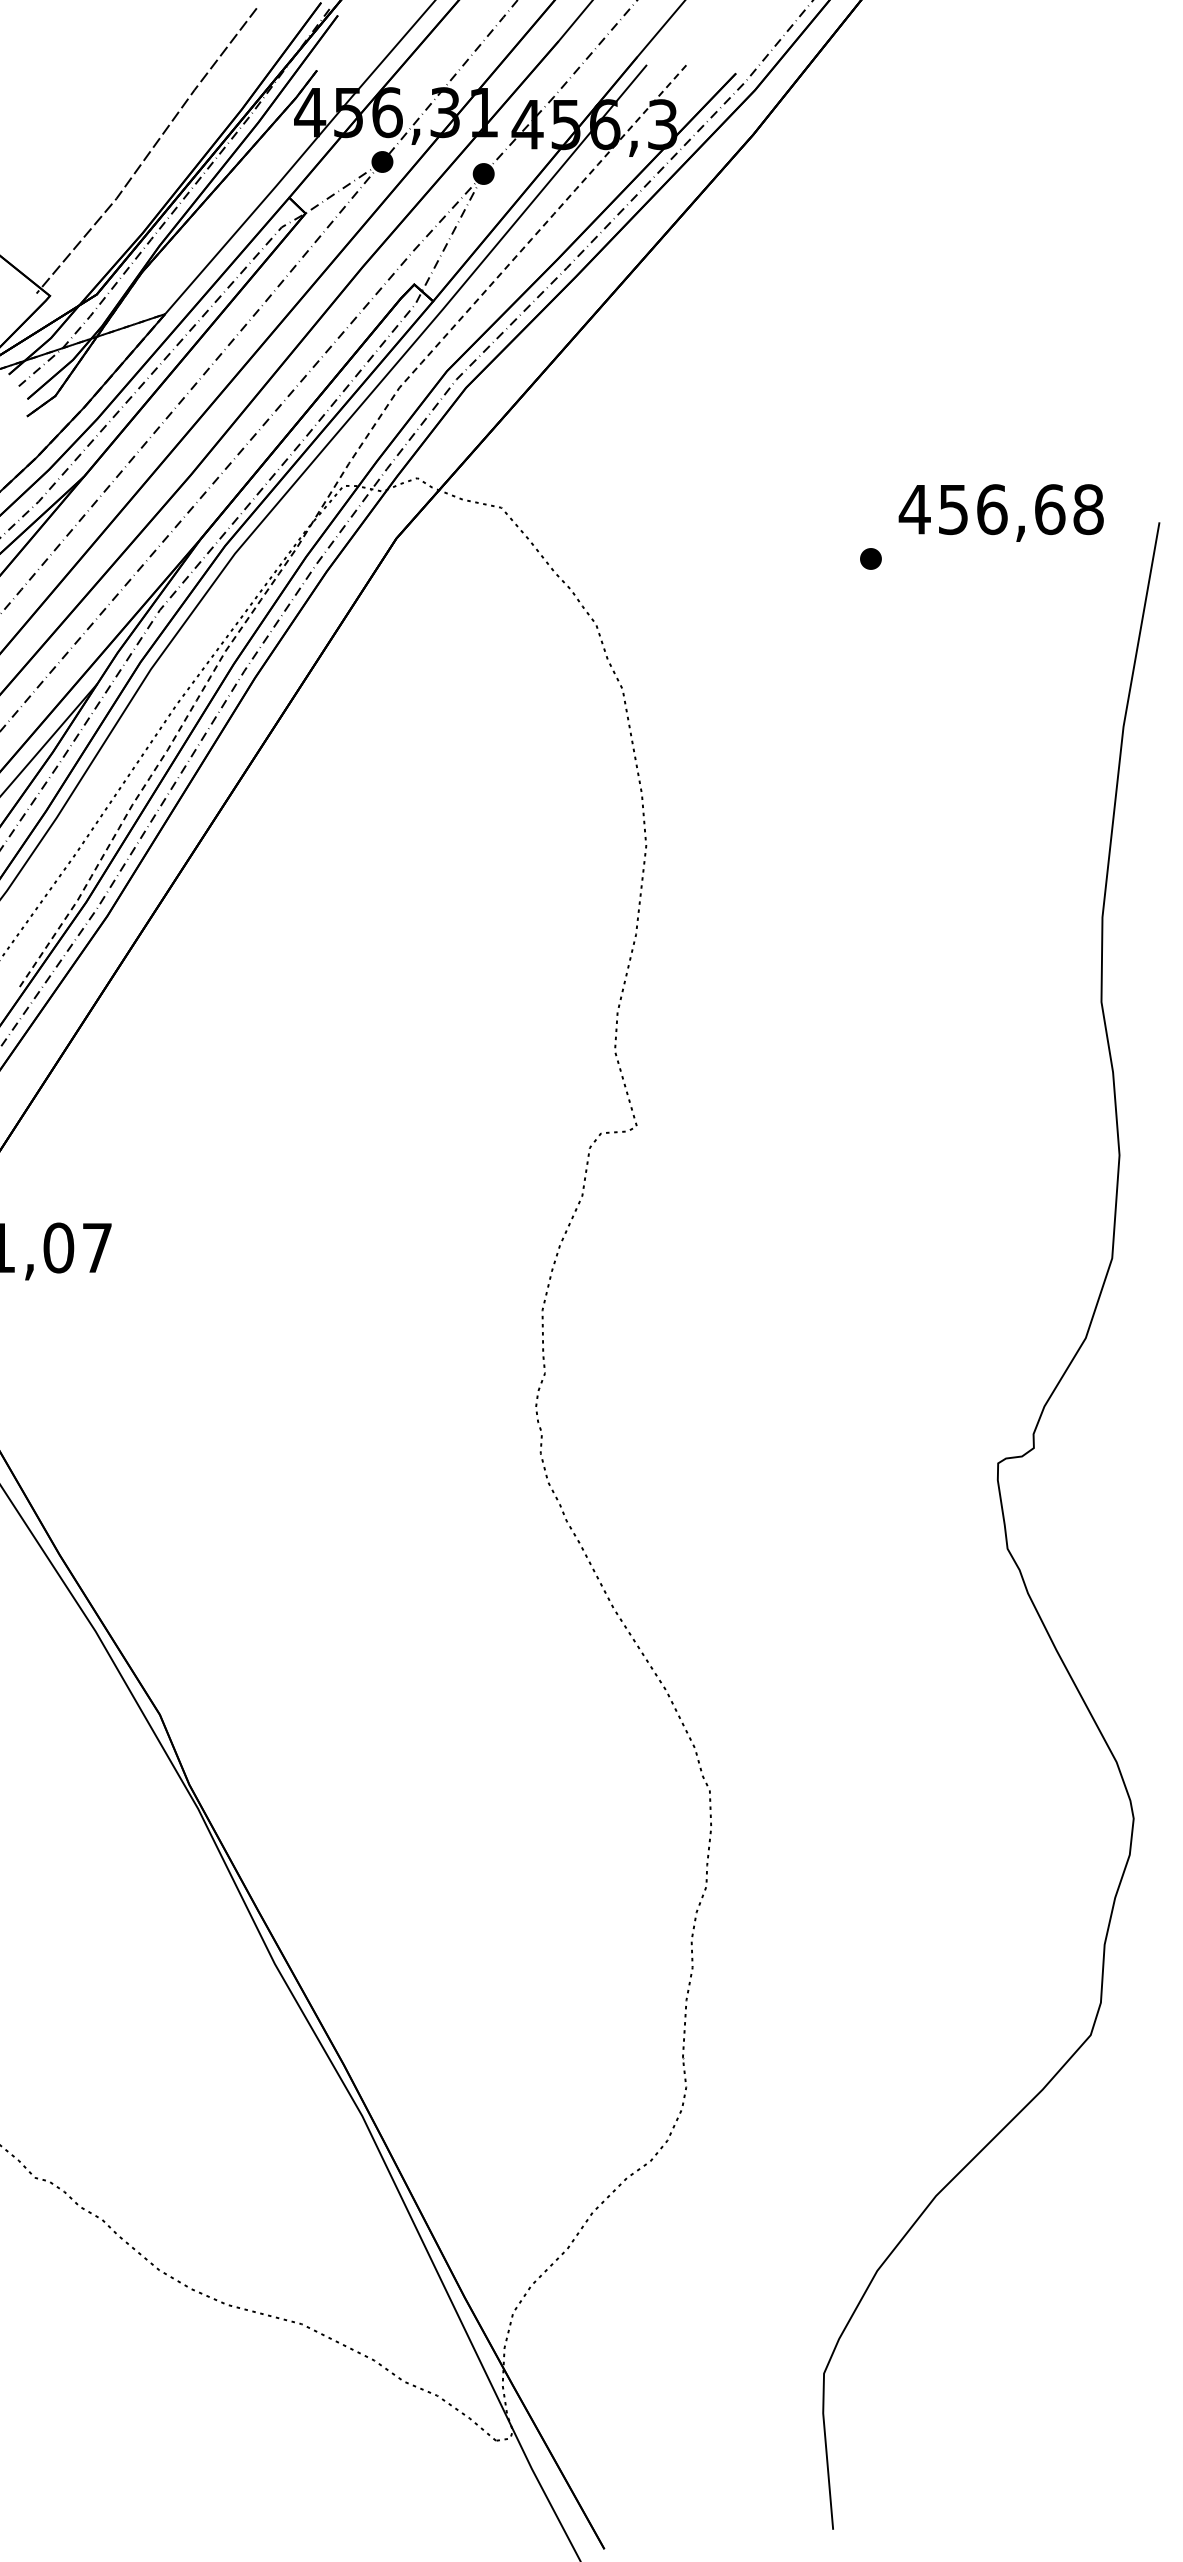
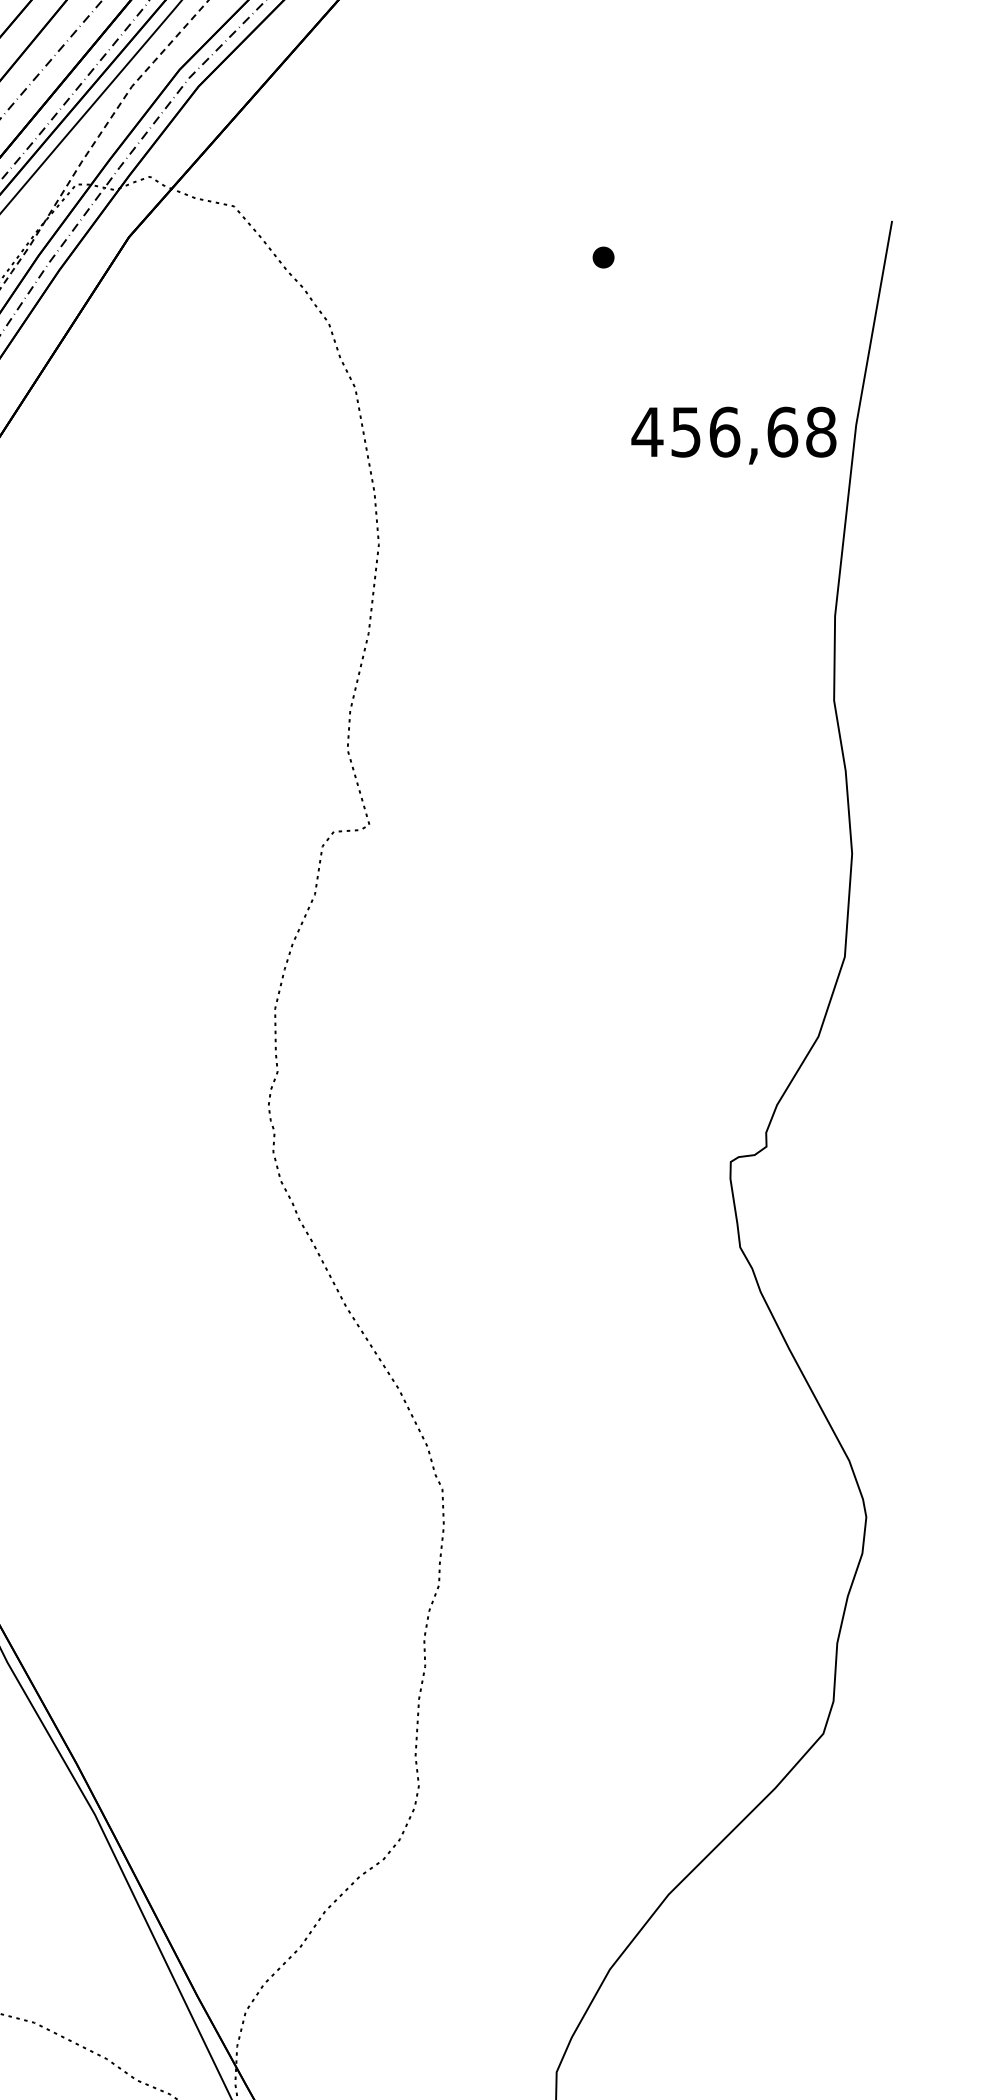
text: (1000, 512) -> (733, 435), moved

